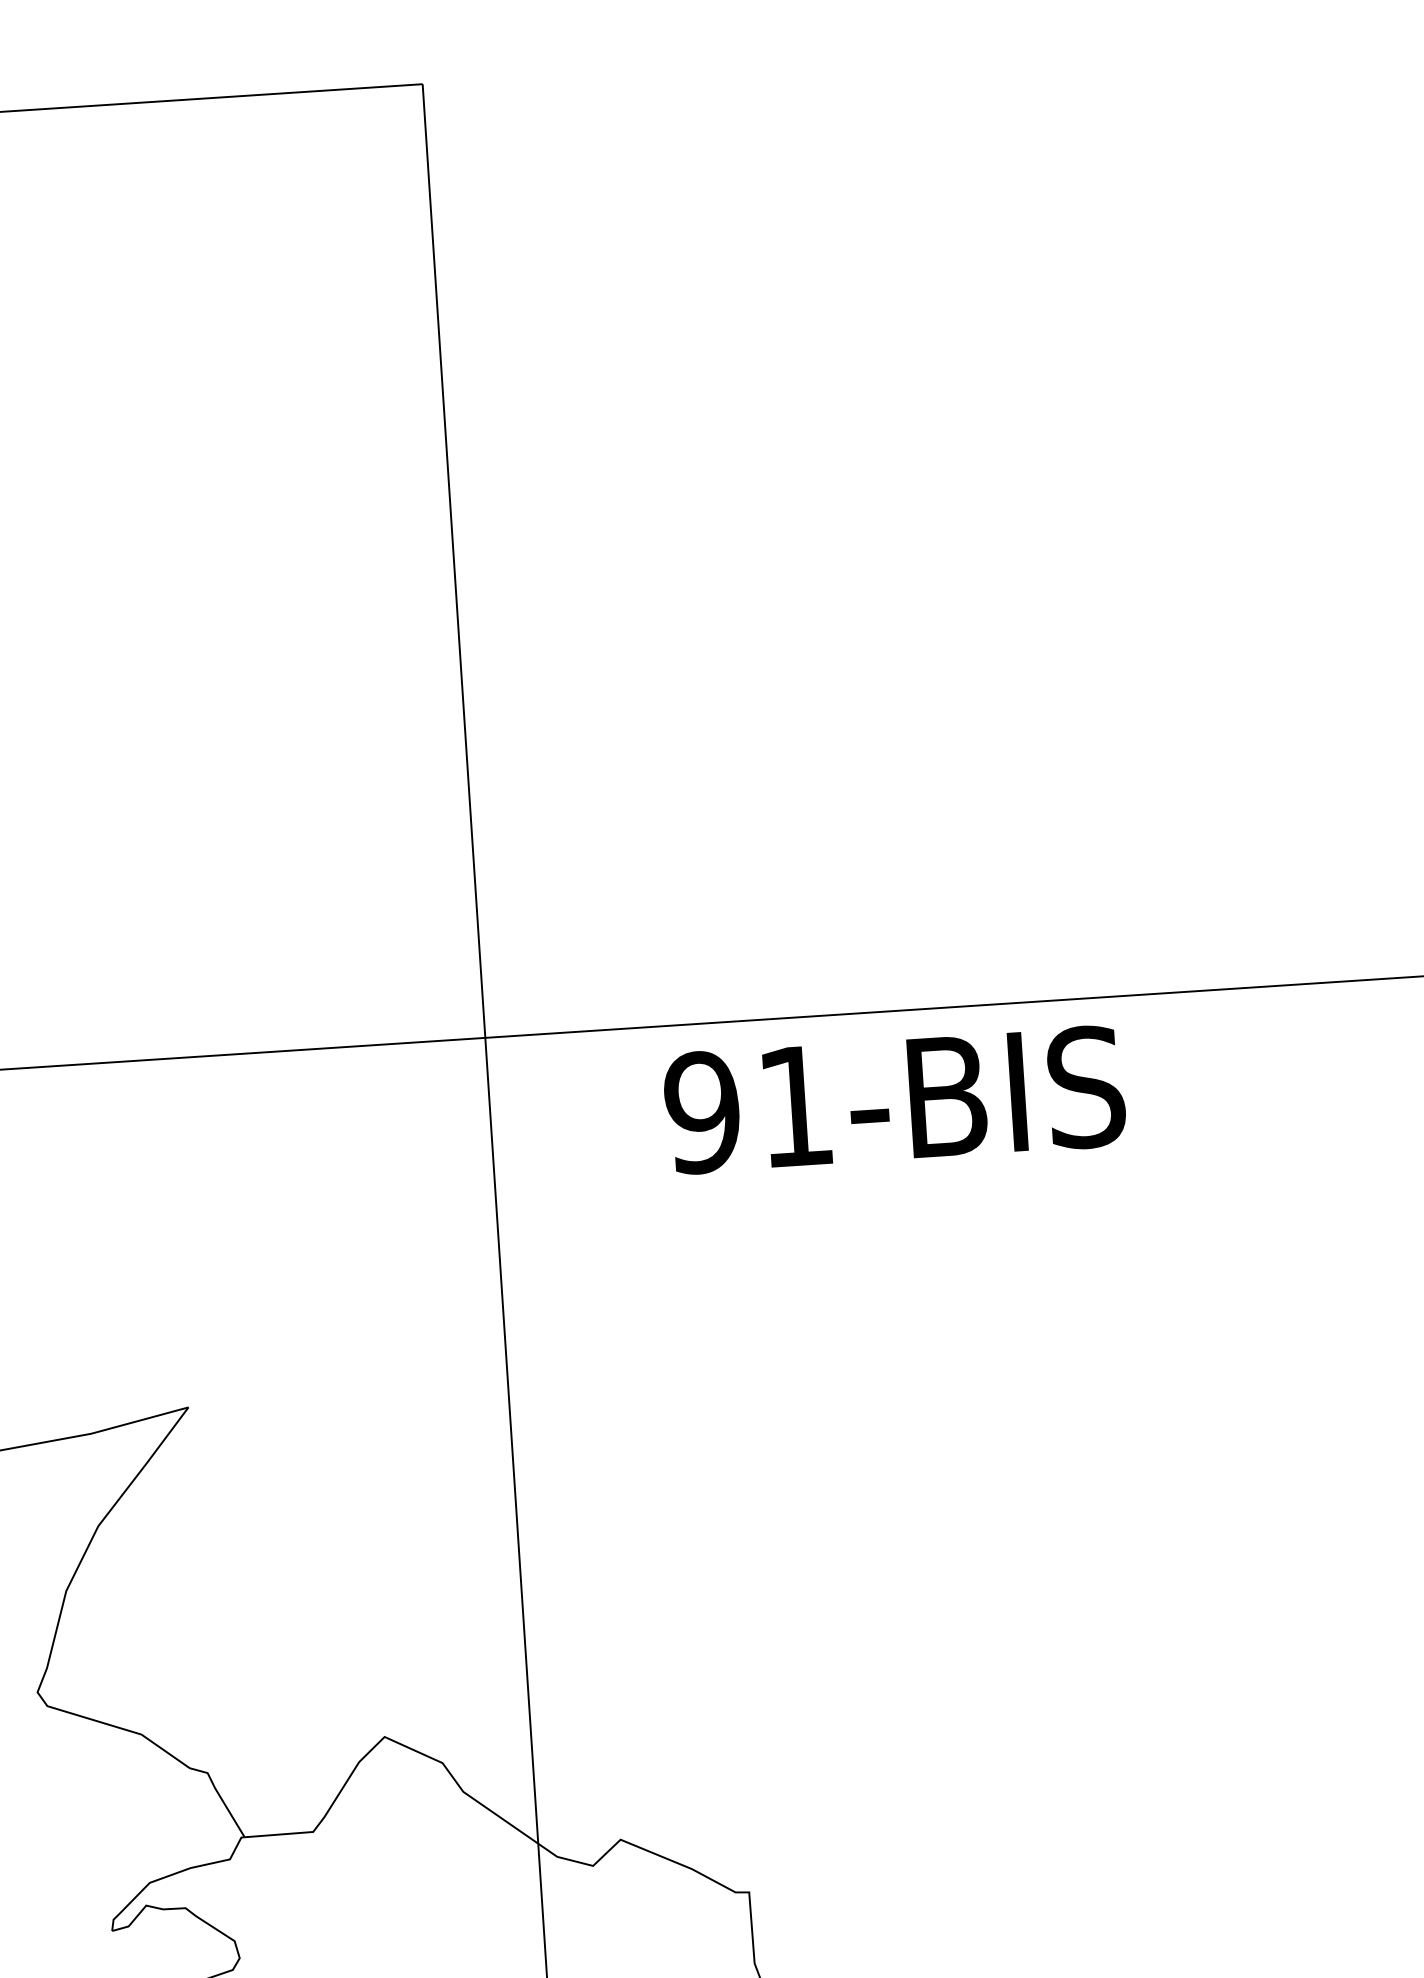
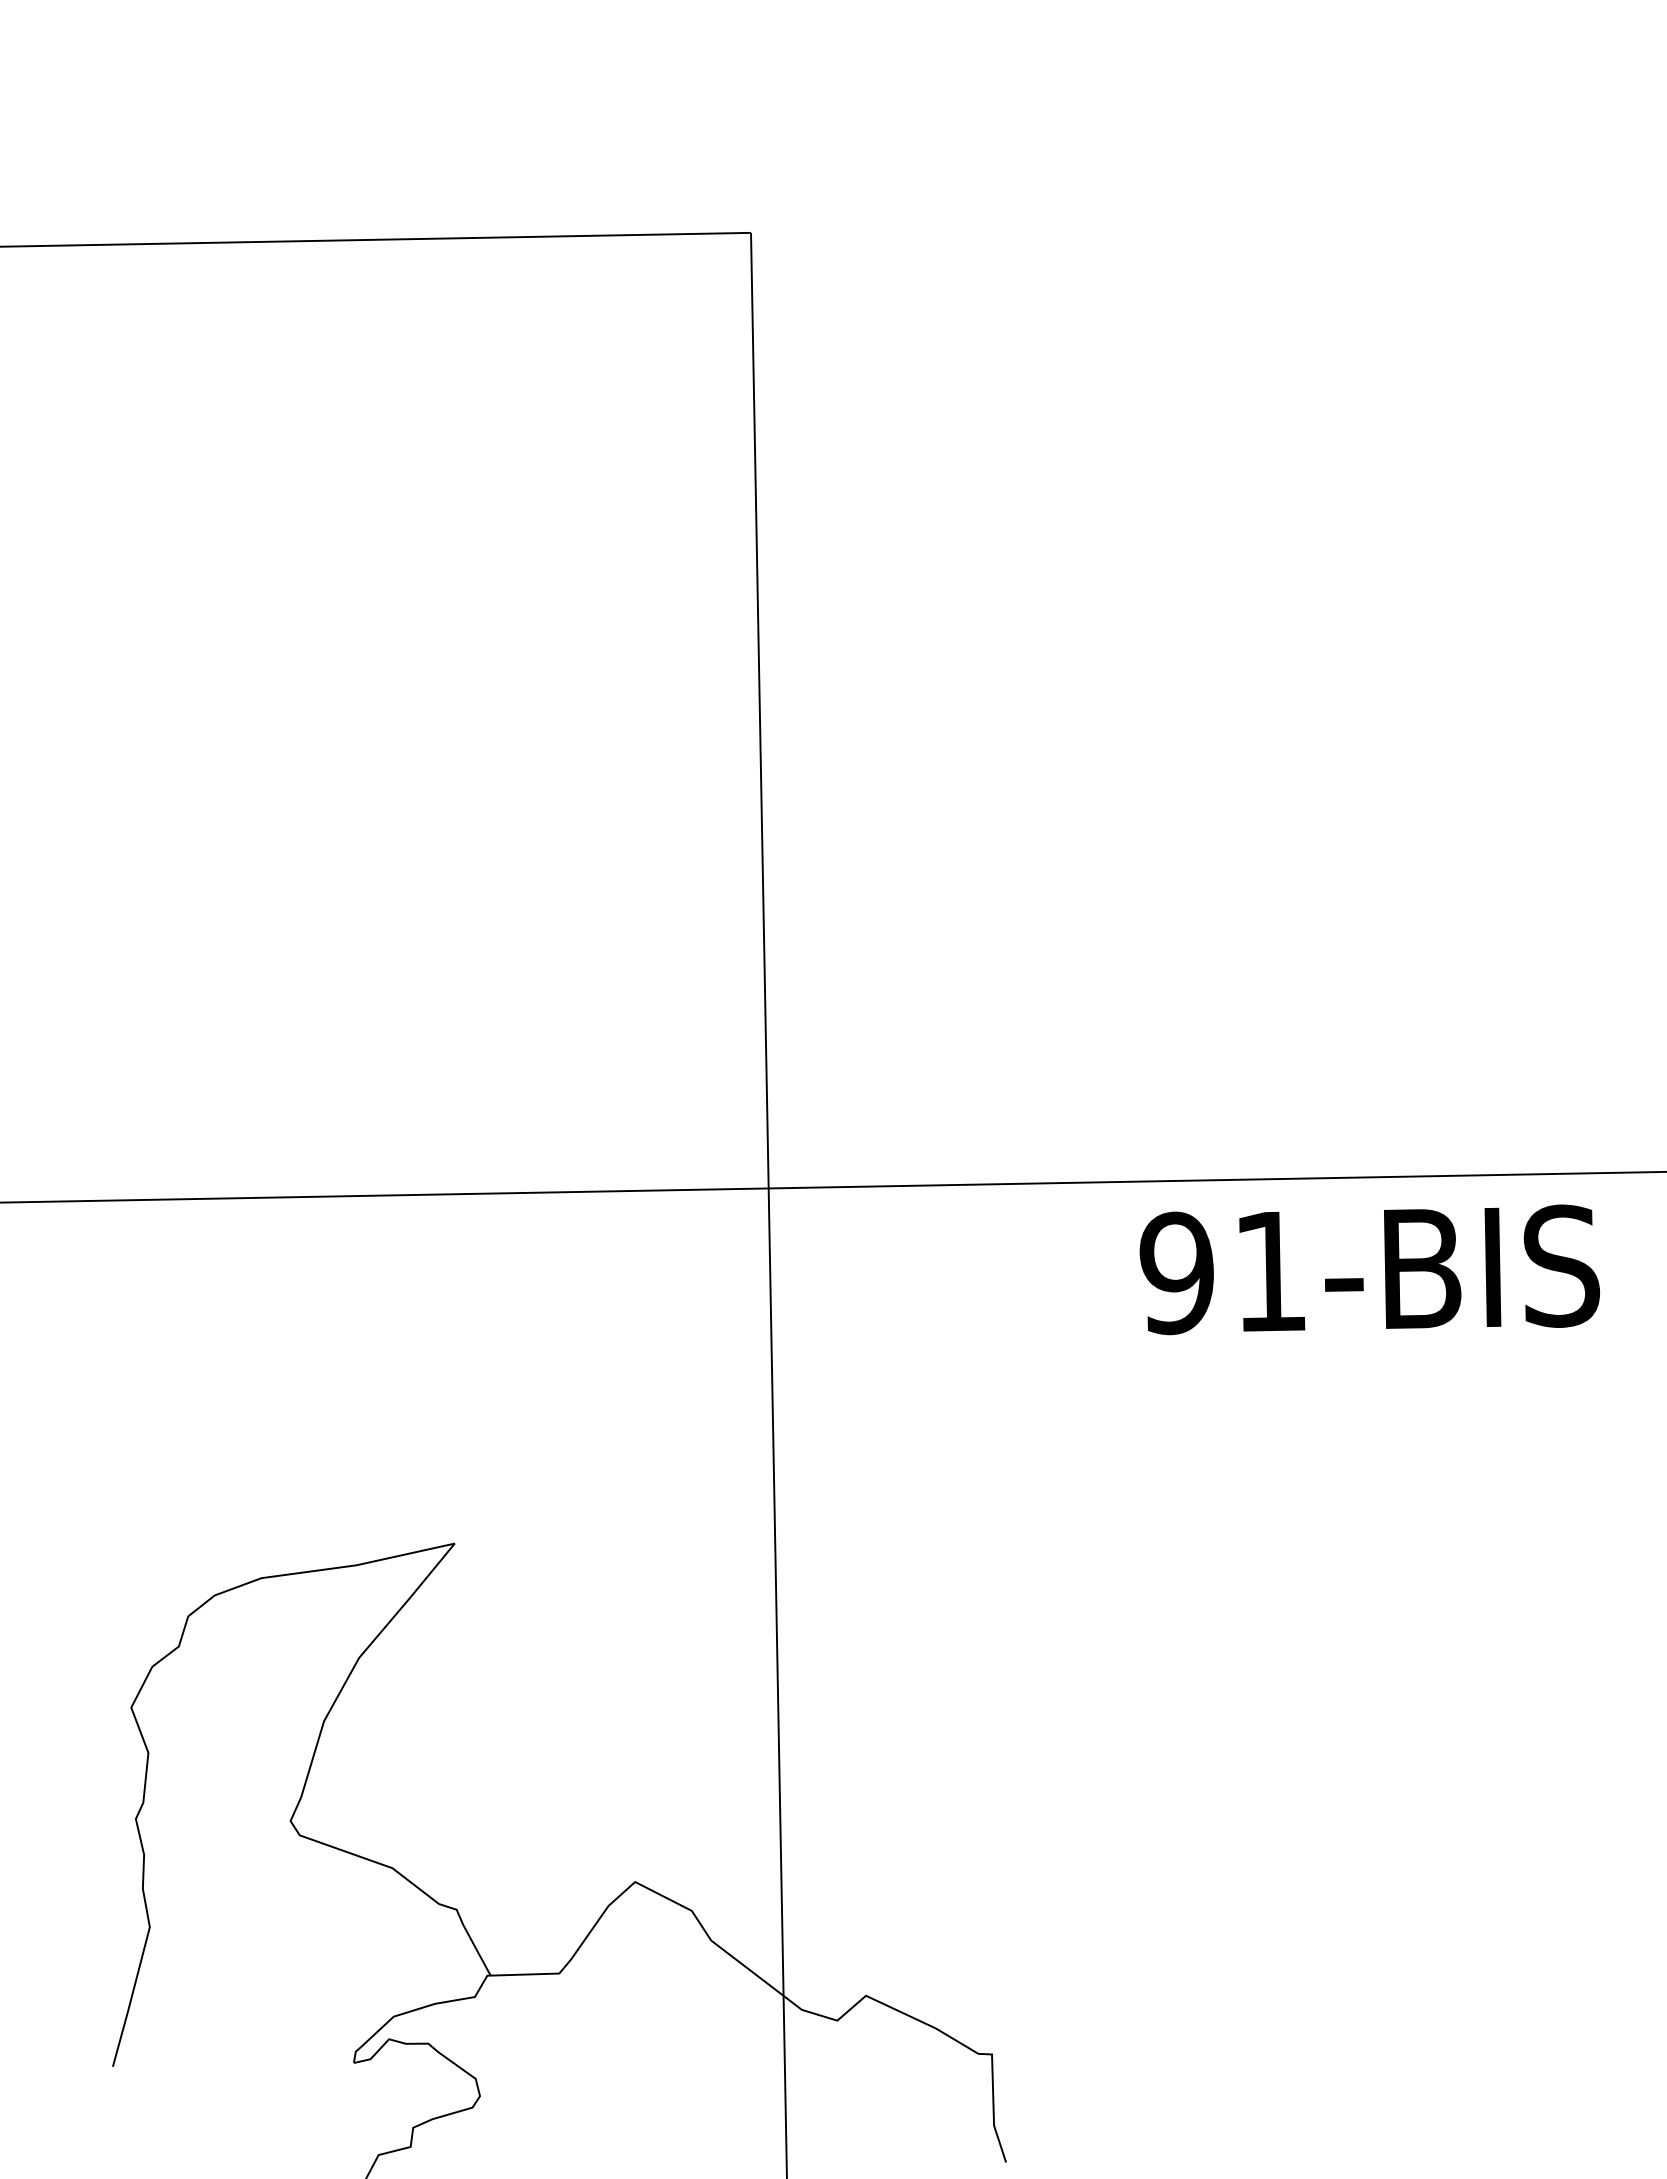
text: (894, 1099) -> (1369, 1269), moved

